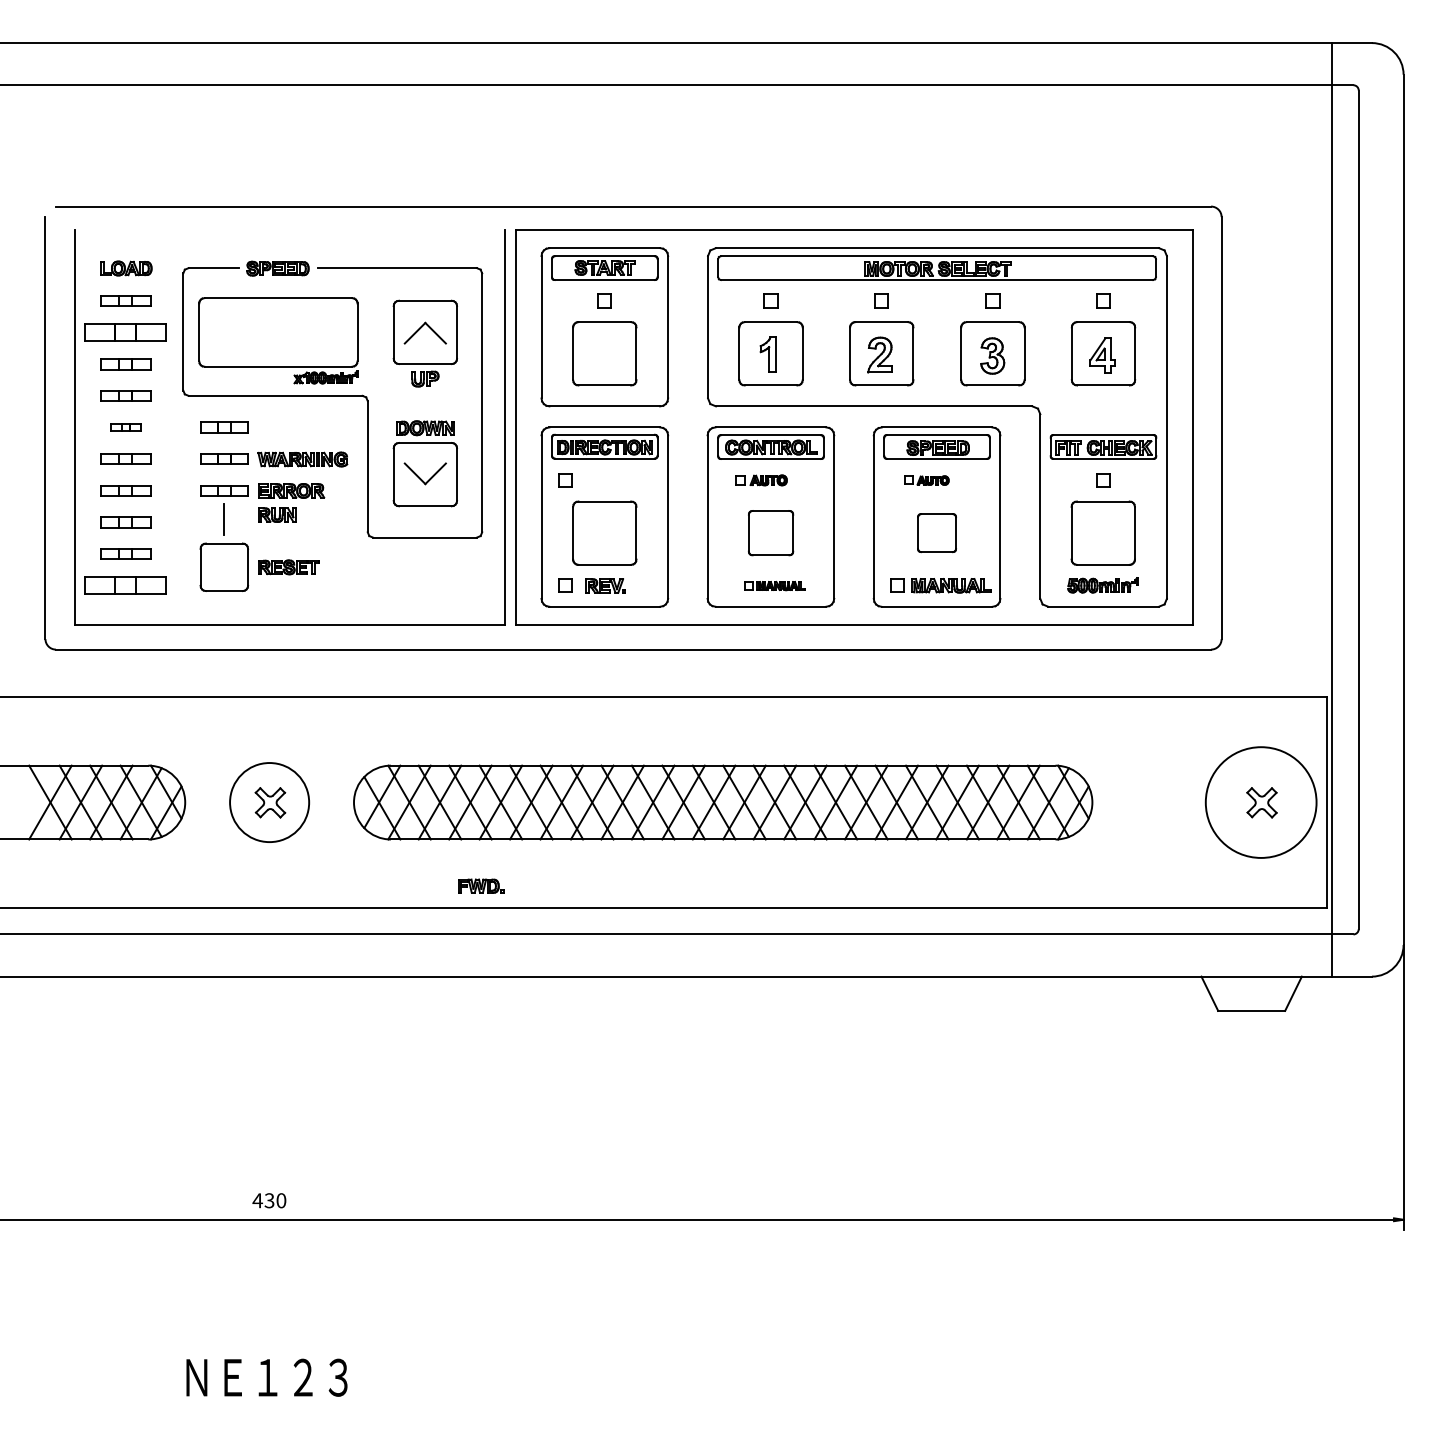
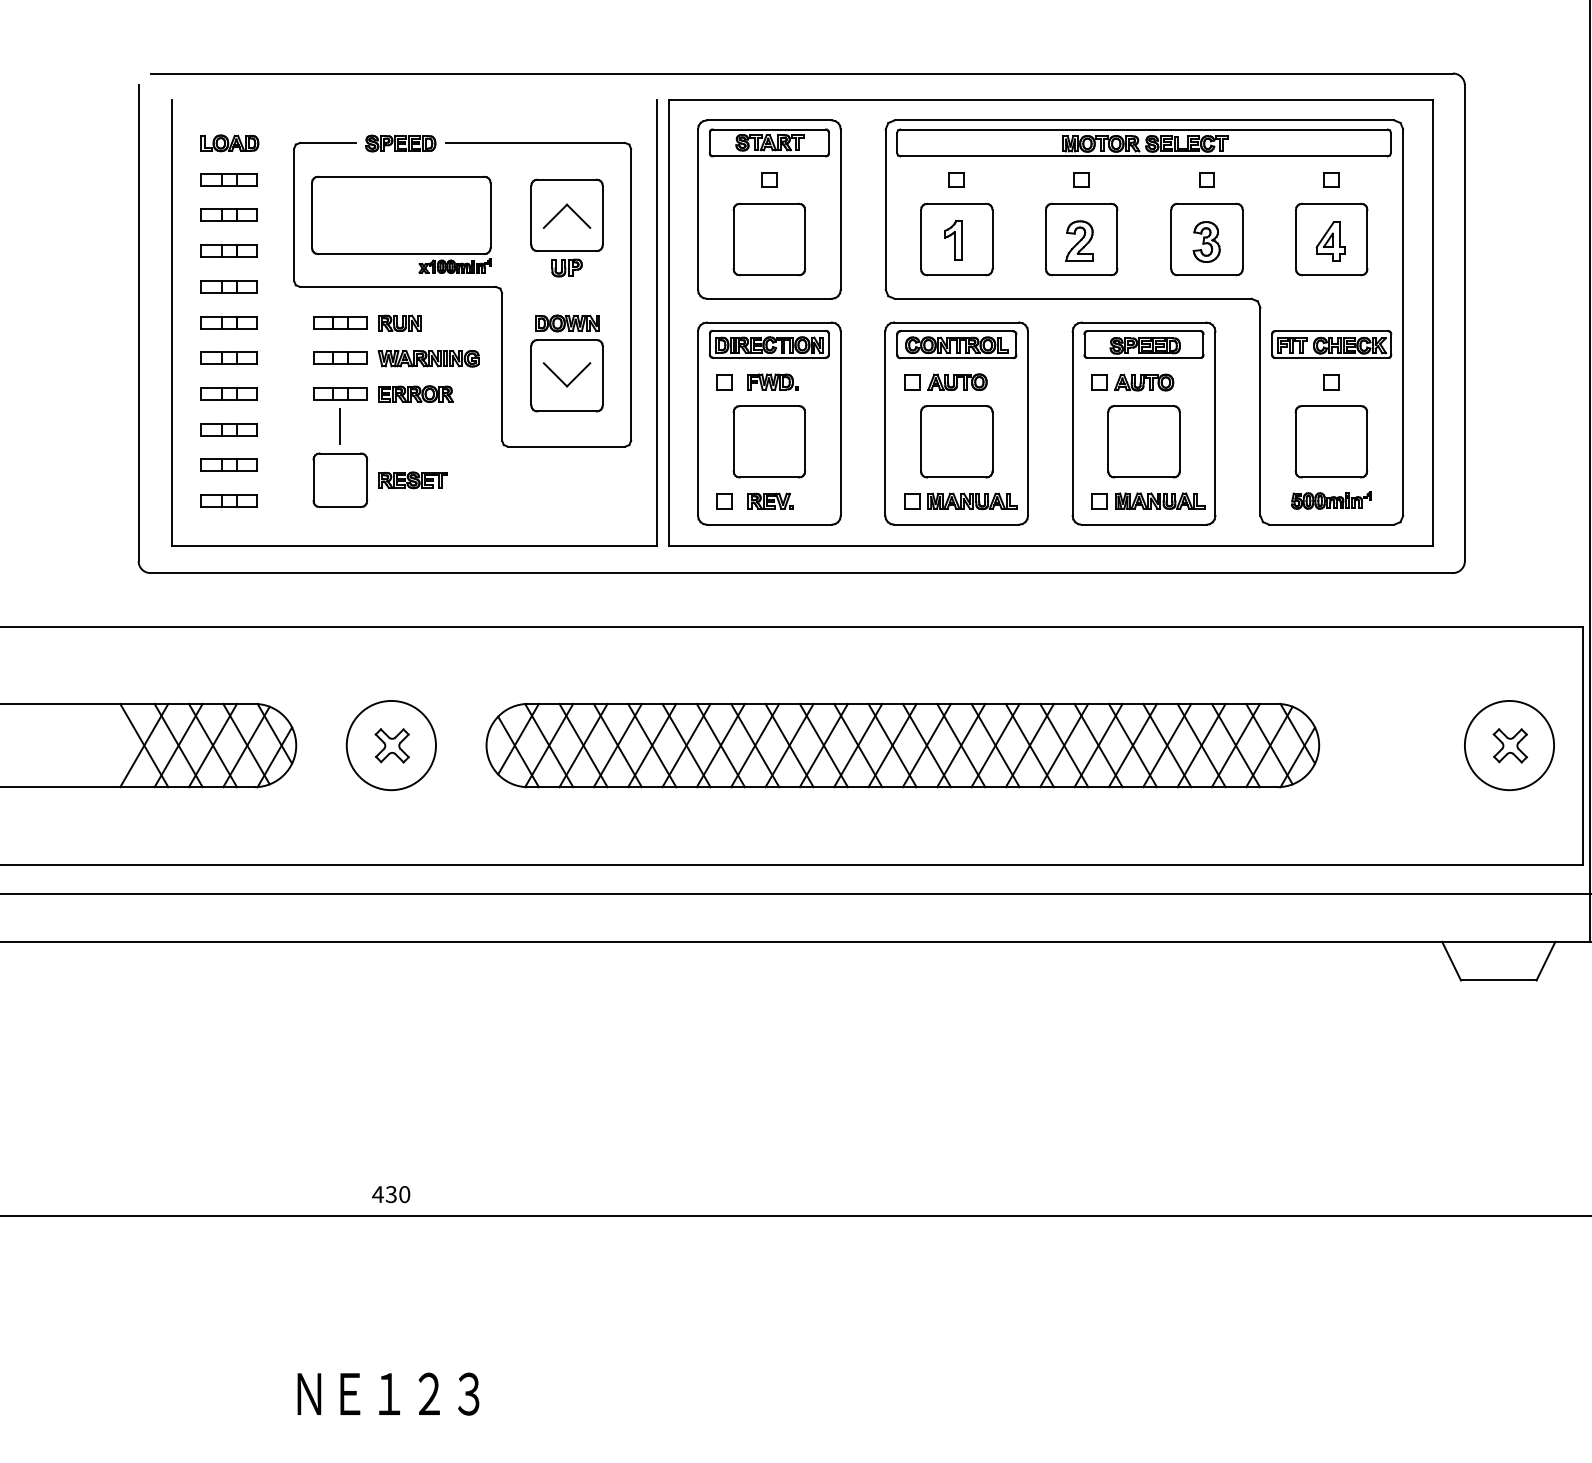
part: (125, 332) -> (228, 215), size x0.62
part: (125, 427) -> (228, 322), size x1.67
part: (761, 480) -> (946, 382), size x1.43
part: (926, 480) -> (1132, 382), size x1.67
part: (277, 514) -> (400, 322), moved
part: (770, 532) -> (956, 441), size x1.43
part: (936, 532) -> (1143, 441), size x1.67
part: (125, 585) -> (228, 500), size x0.62
part: (774, 585) -> (960, 500), size x1.67
circle: (1260, 802) -> (1508, 745), size x0.71
part: (481, 885) -> (773, 381), moved

